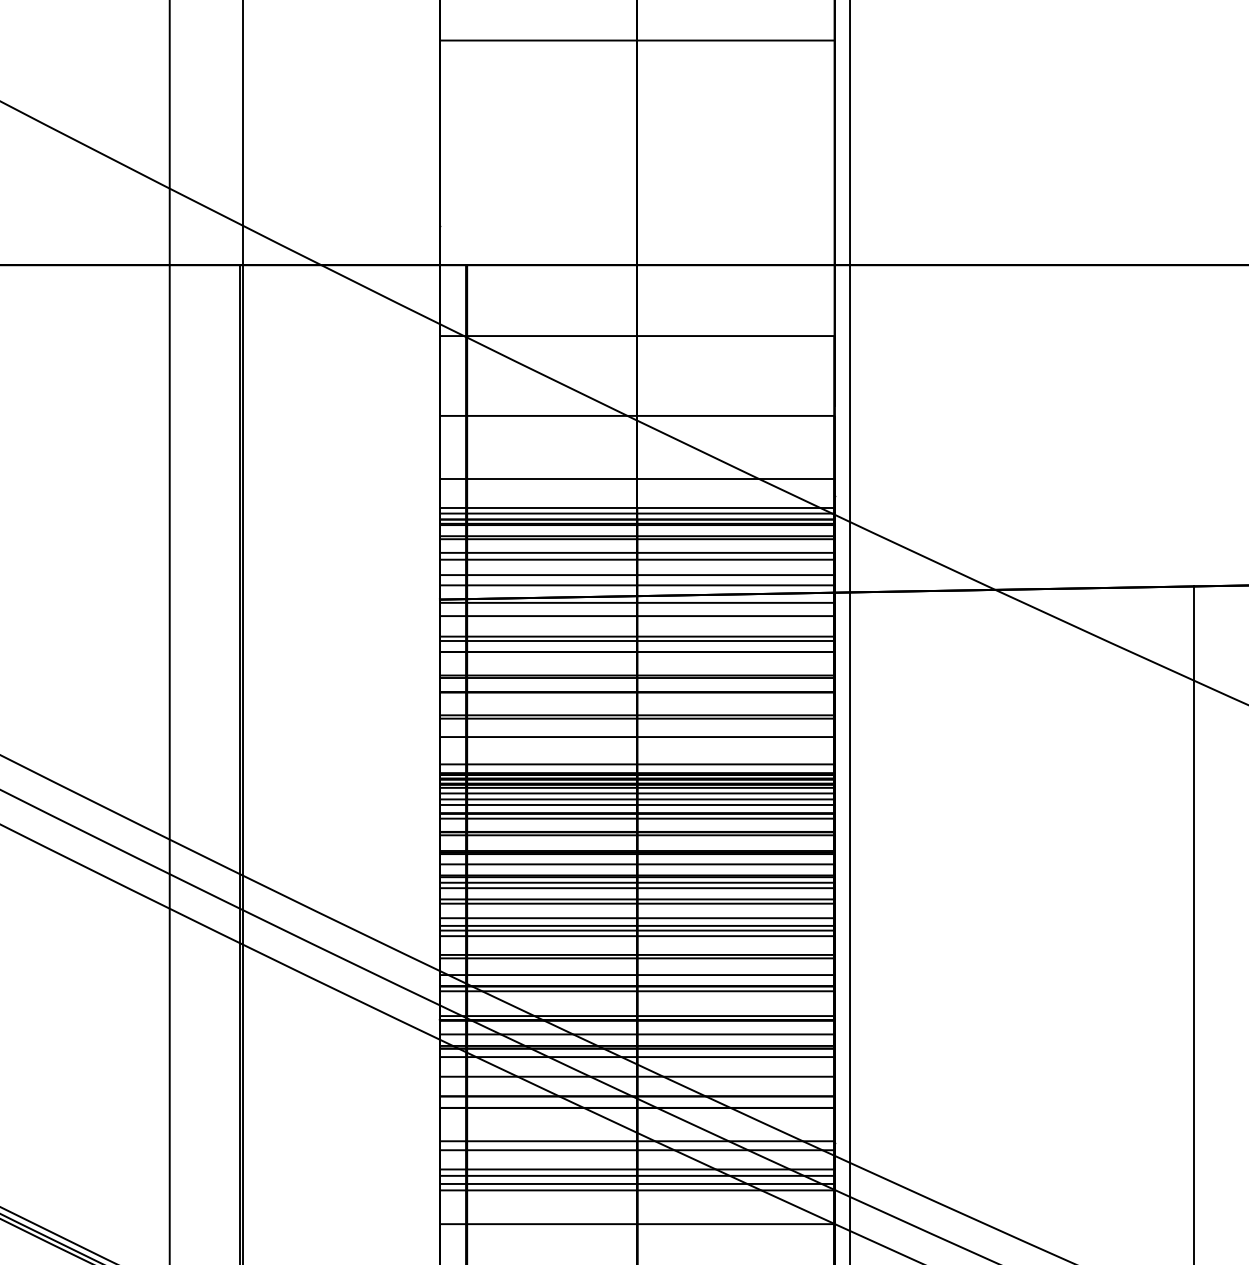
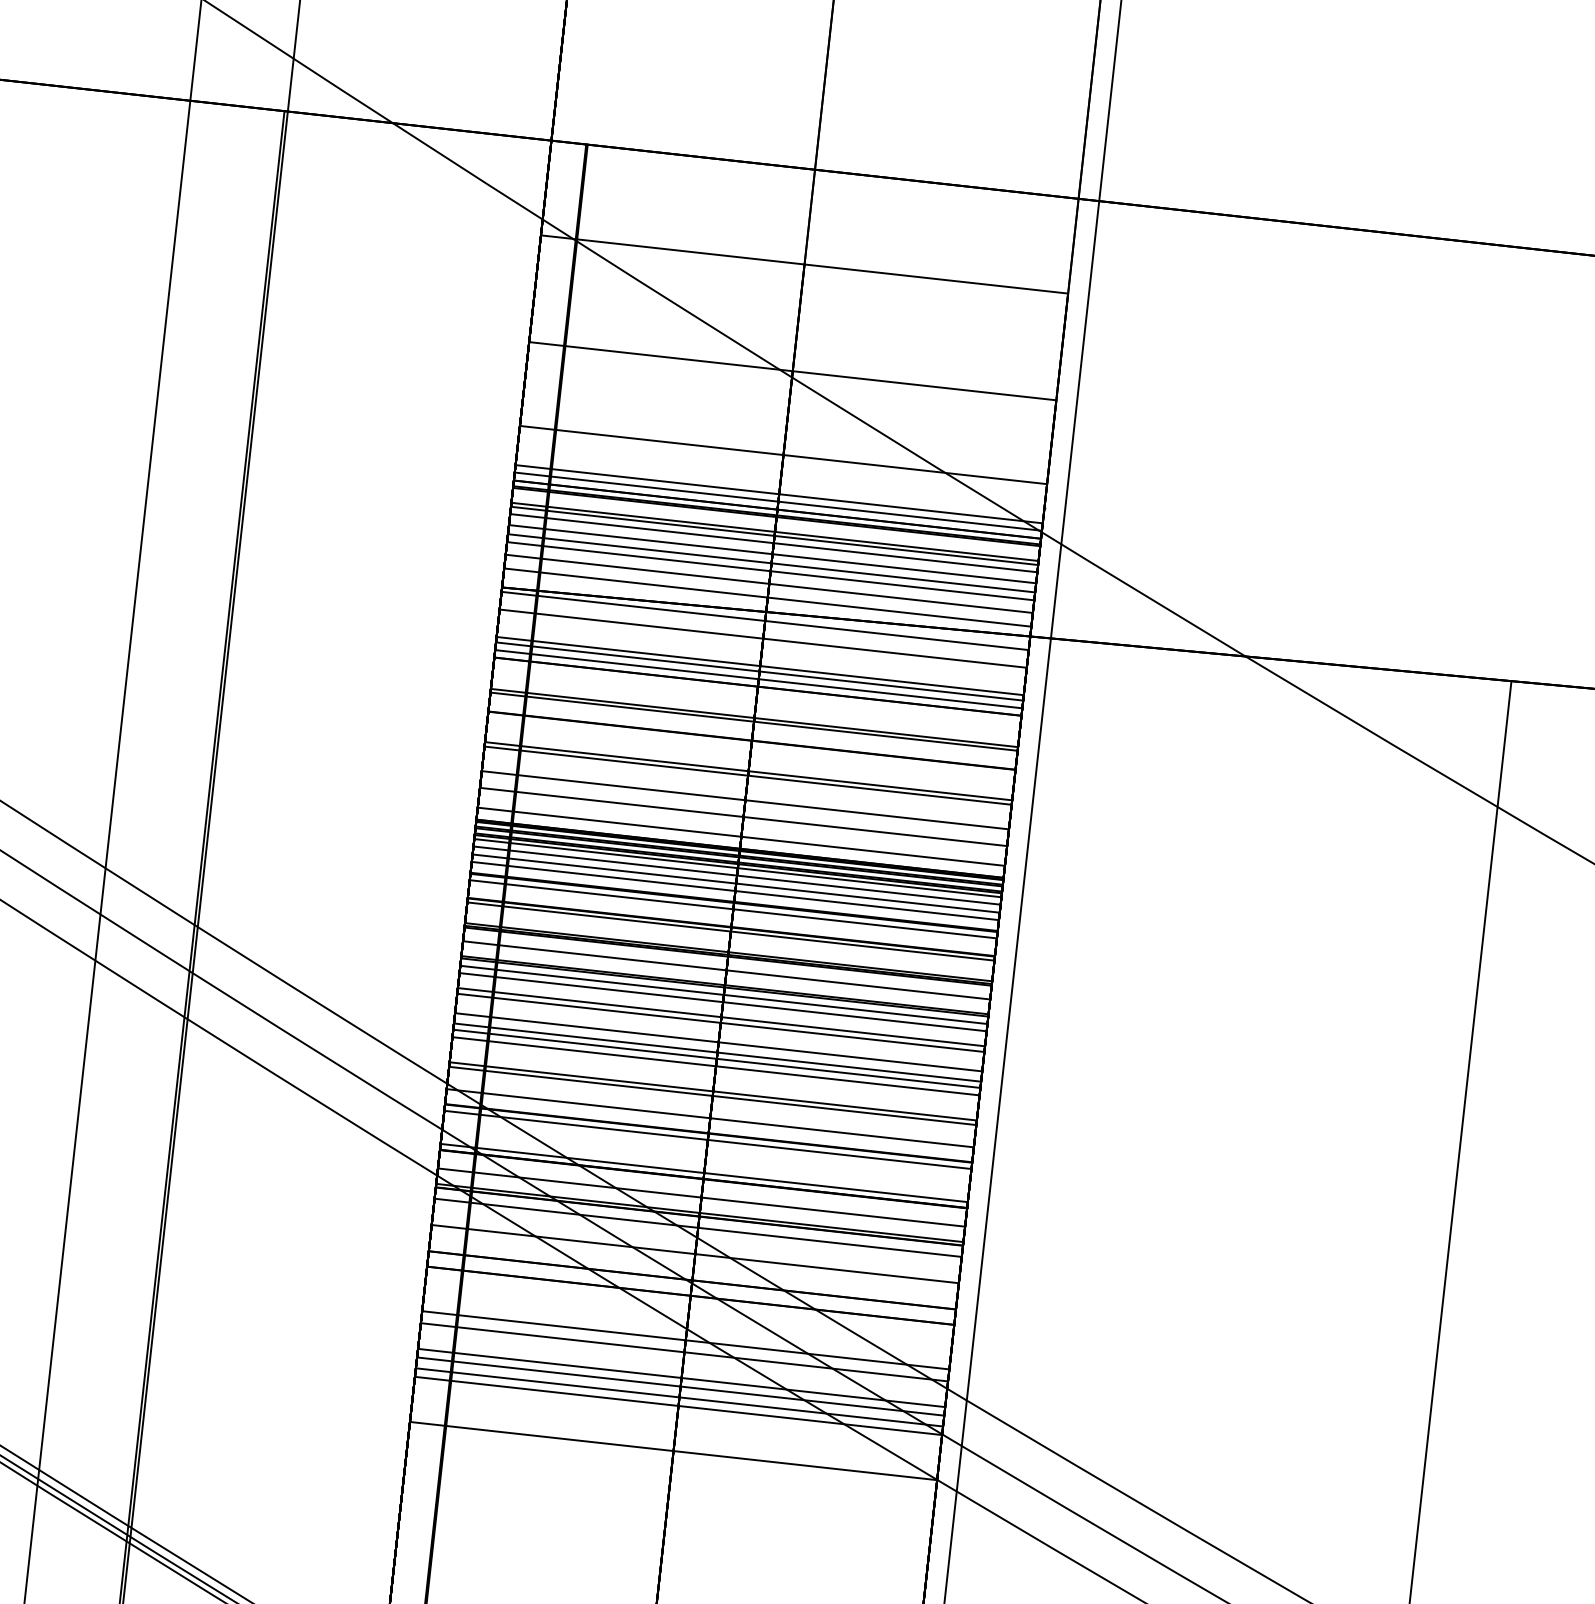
line: (637, 544) -> (774, 543), added
line: (637, 565) -> (770, 571), added
line: (637, 646) -> (759, 679), added
line: (637, 749) -> (743, 816), added

